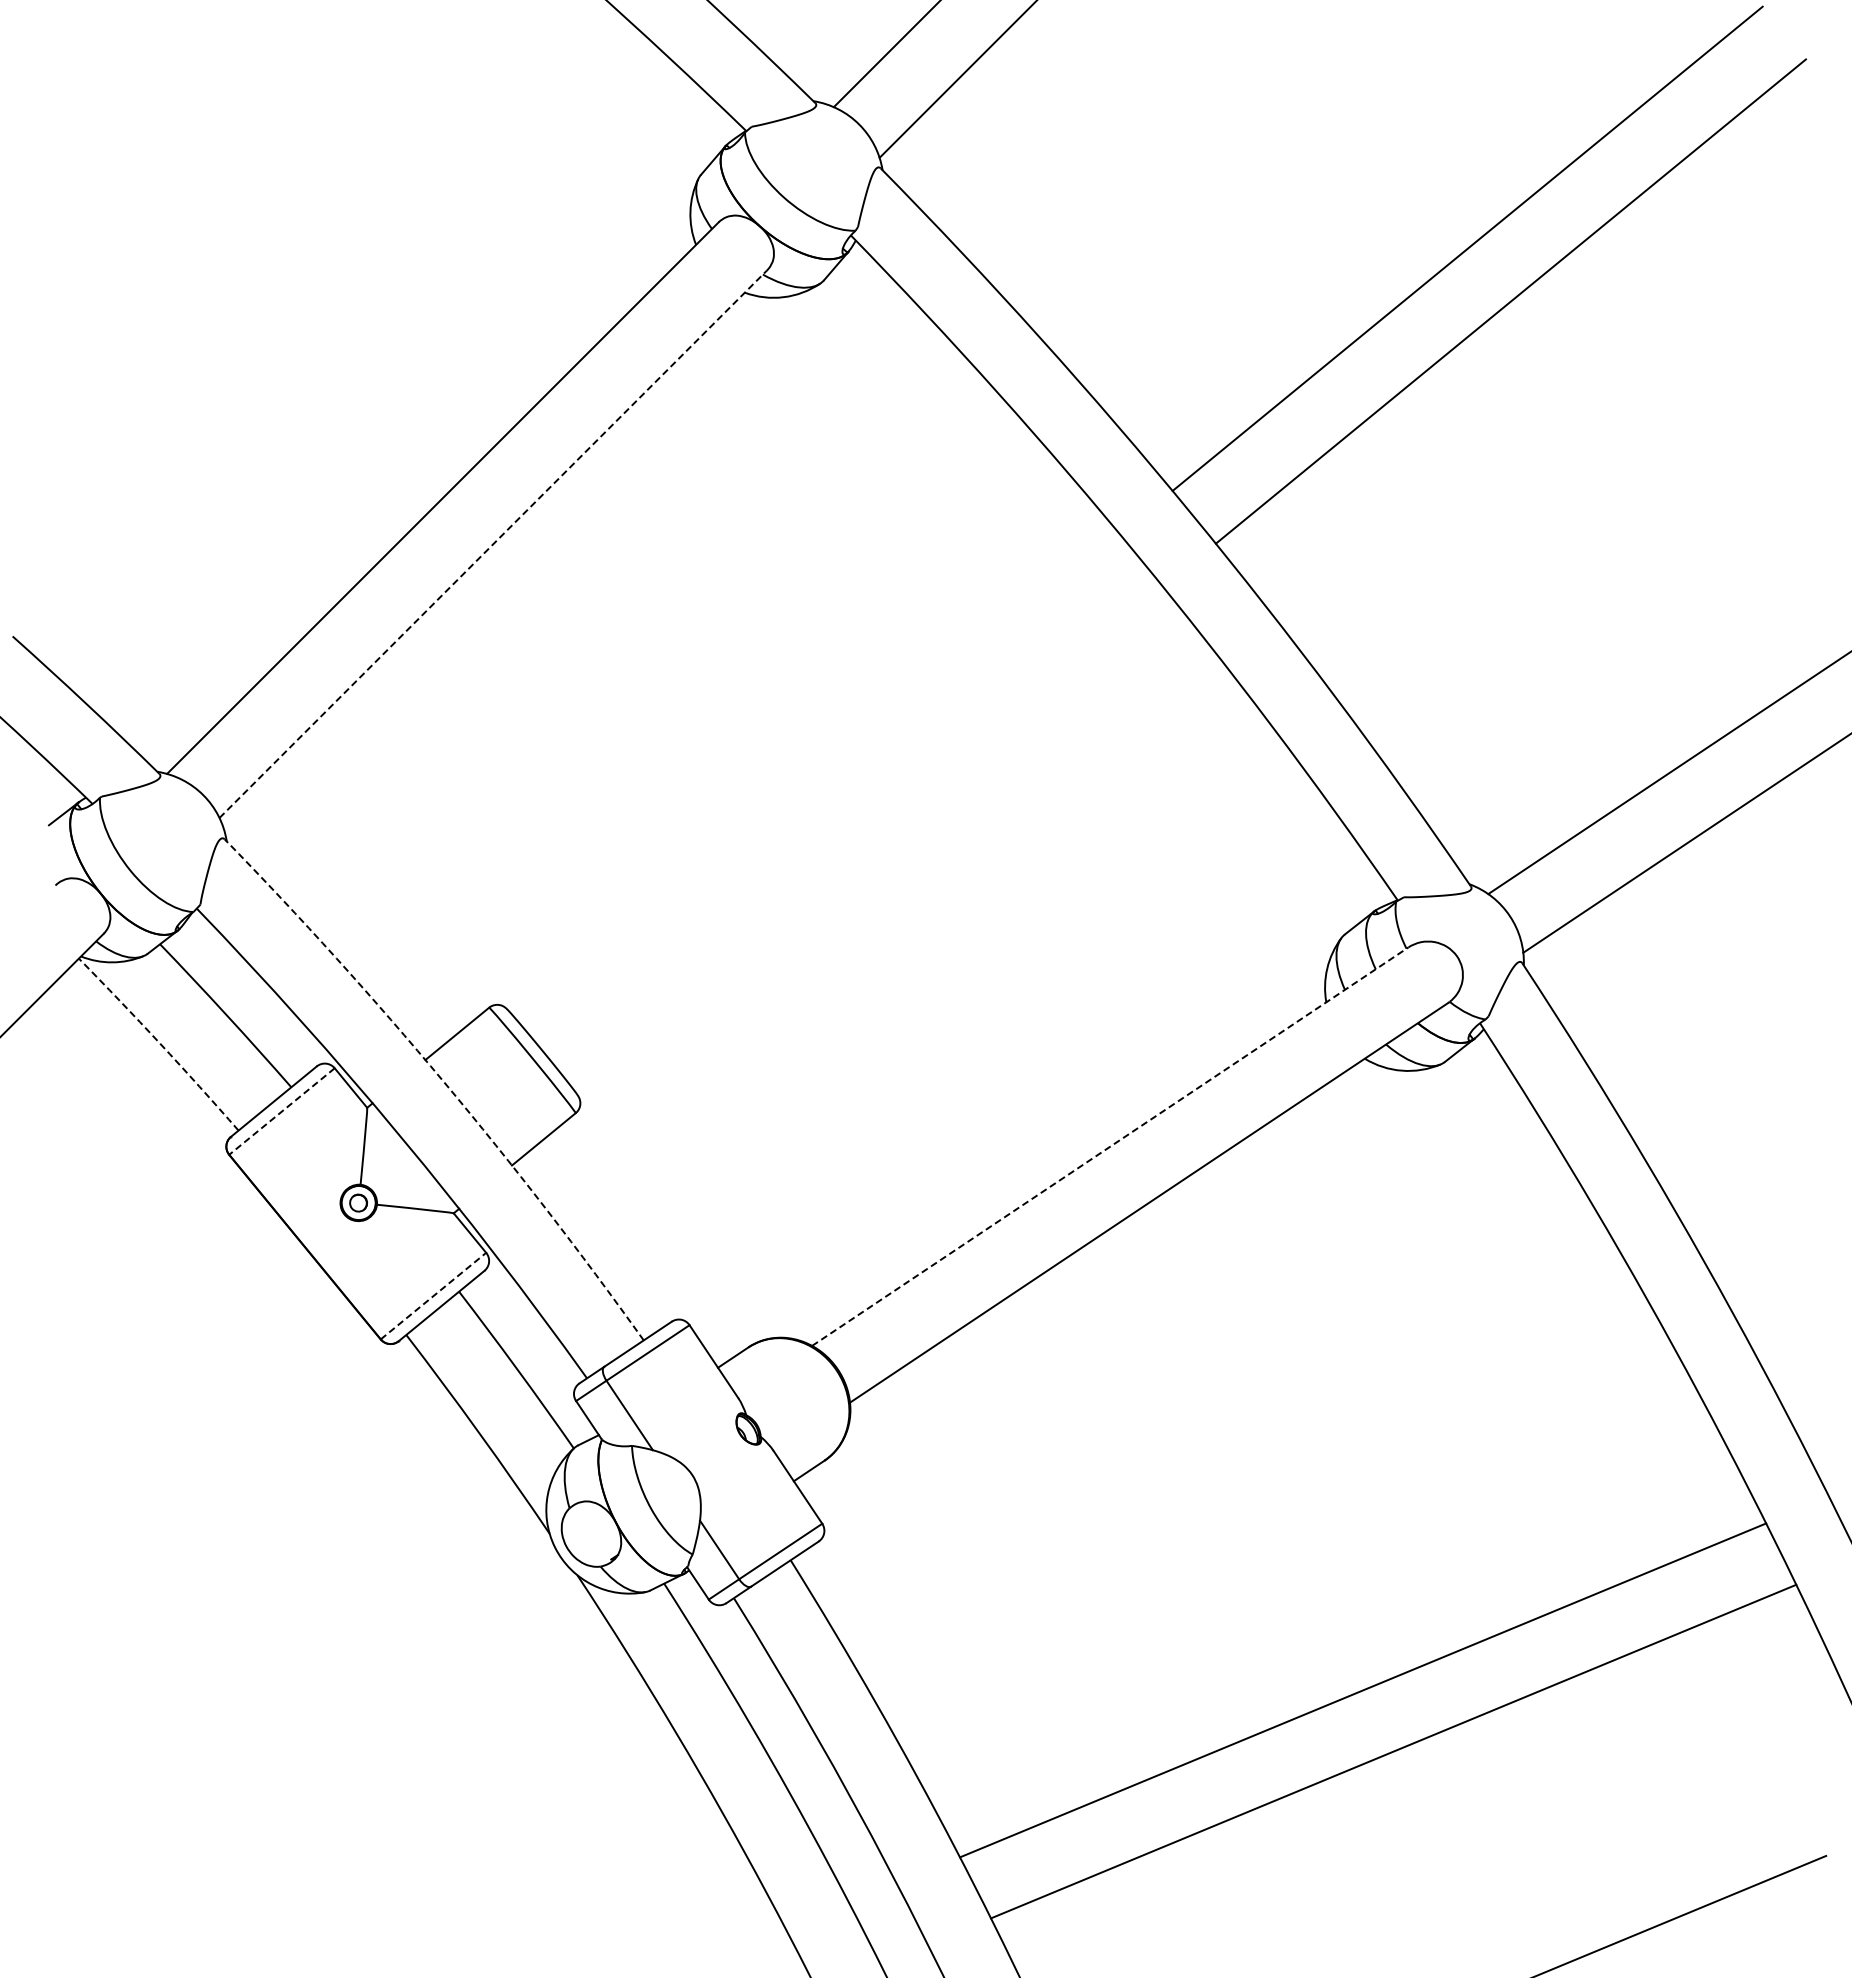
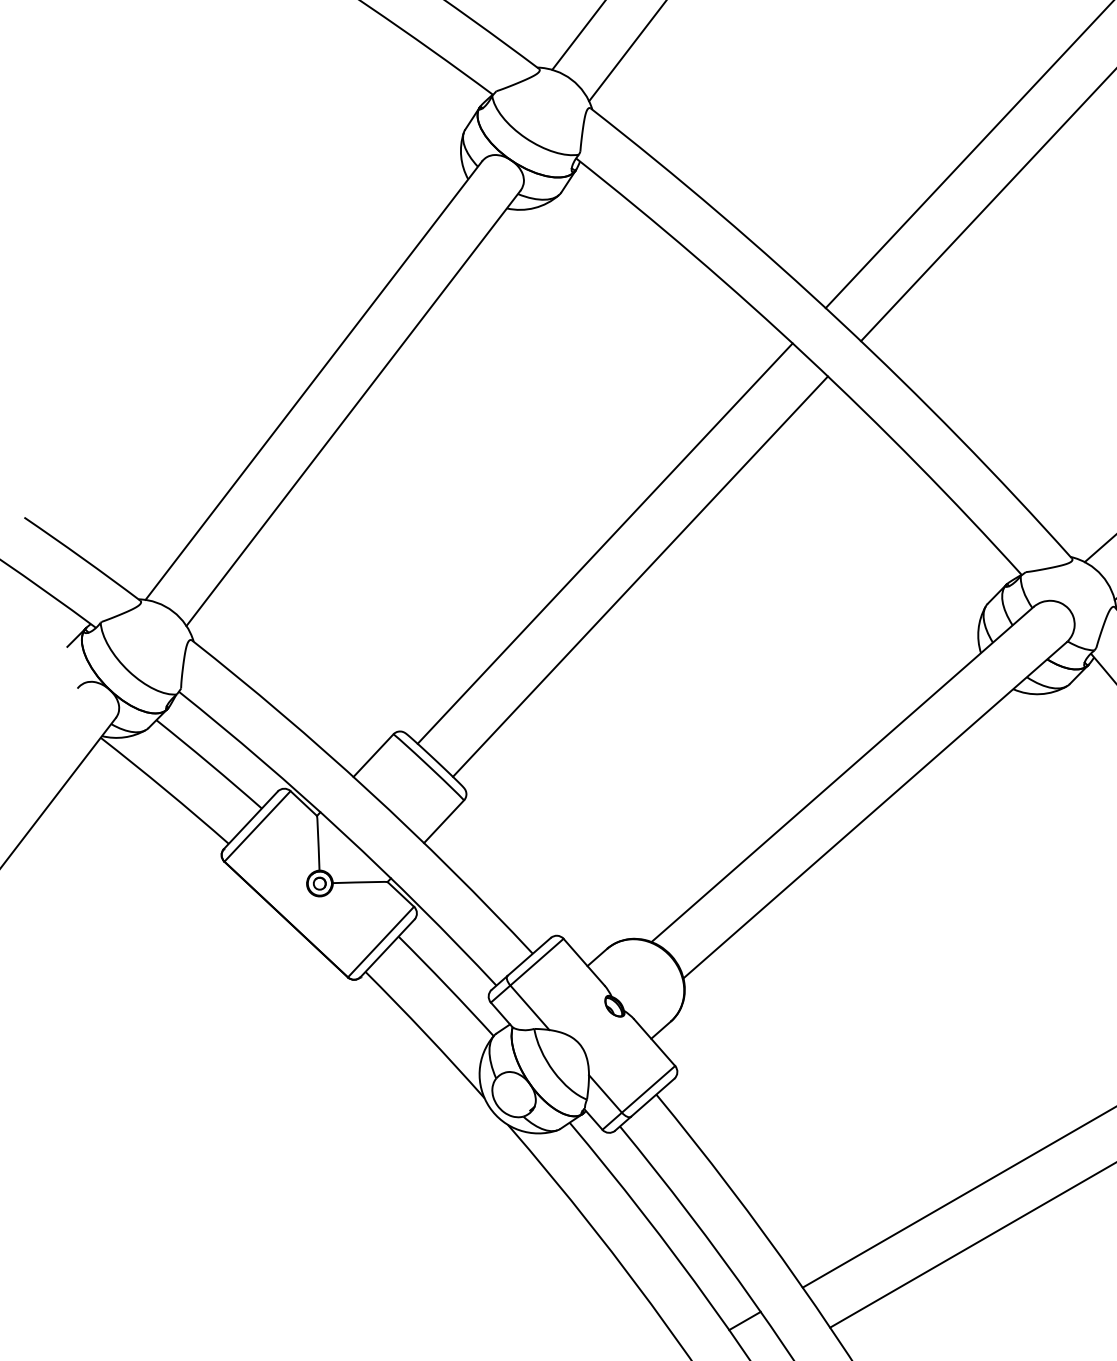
line: (493, 543) -> (353, 407), dashed -> solid
line: (820, 779) -> (605, 543), added
line: (863, 832) -> (640, 576), added
arc: (159, 1043) -> (165, 789), dashed -> solid
arc: (443, 1081) -> (368, 790), dashed -> solid
line: (281, 1111) -> (257, 826), dashed -> solid
line: (1110, 1146) -> (842, 774), dashed -> solid
line: (433, 1295) -> (380, 941), dashed -> solid
line: (872, 1893) -> (744, 1321), added

